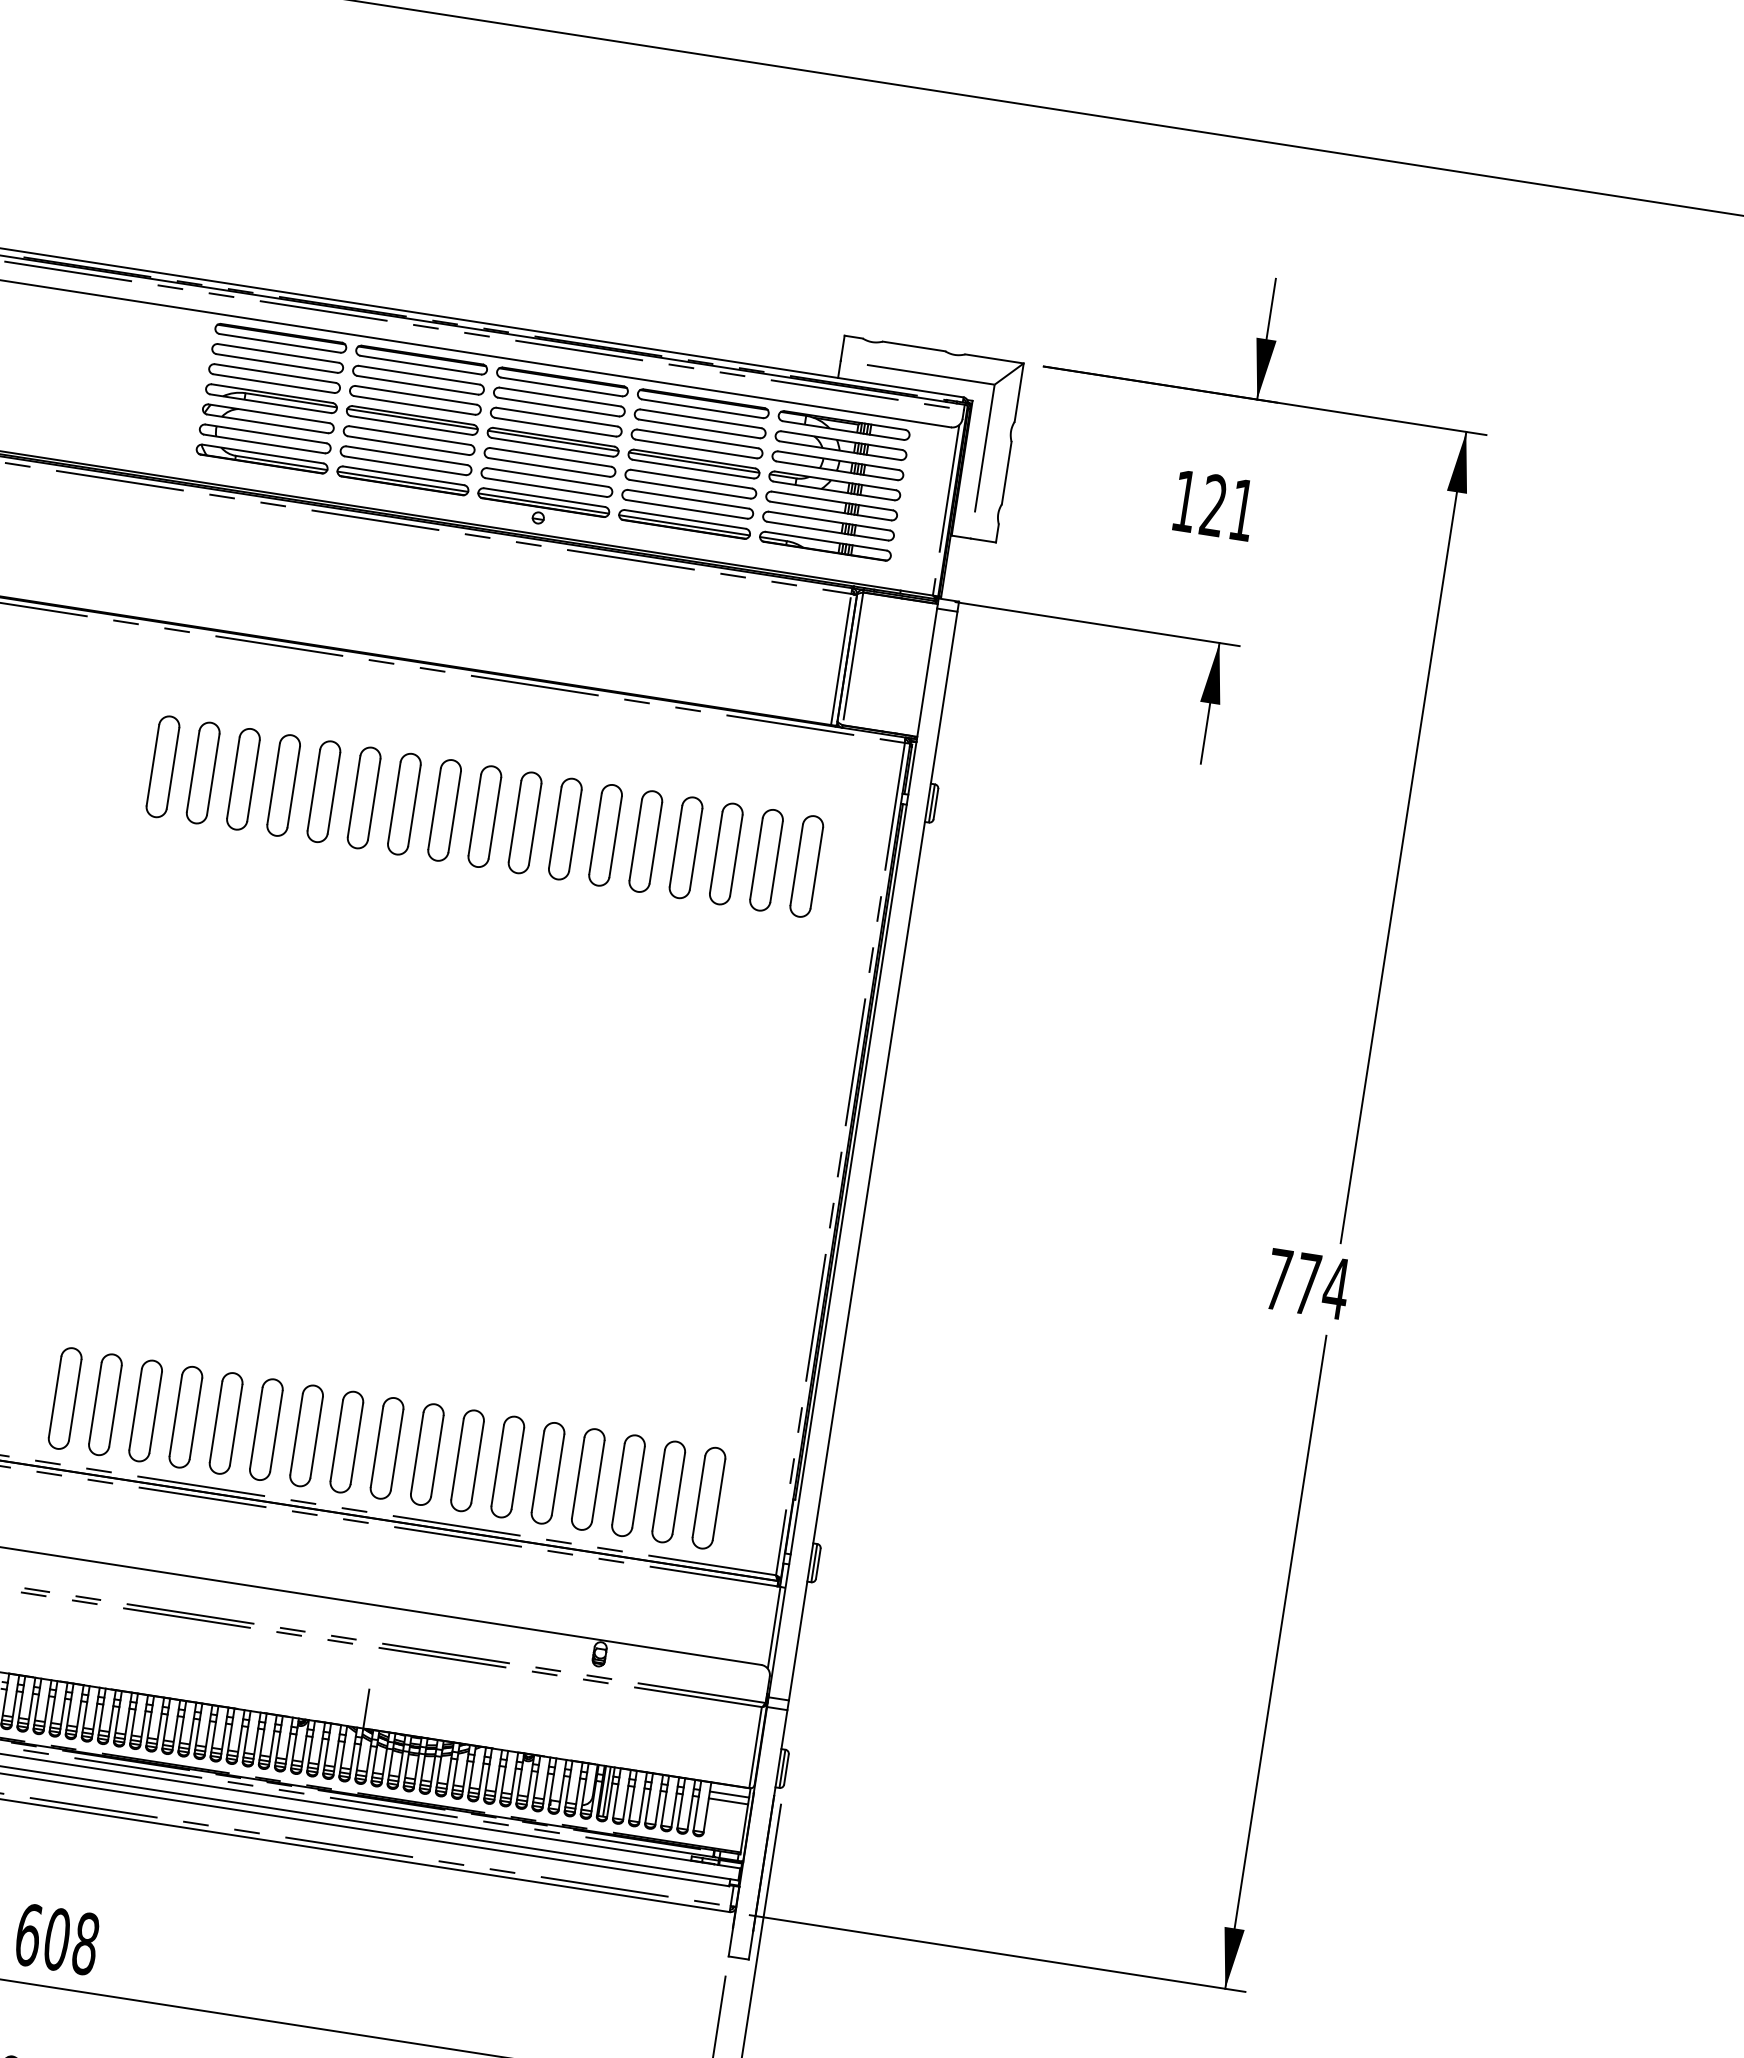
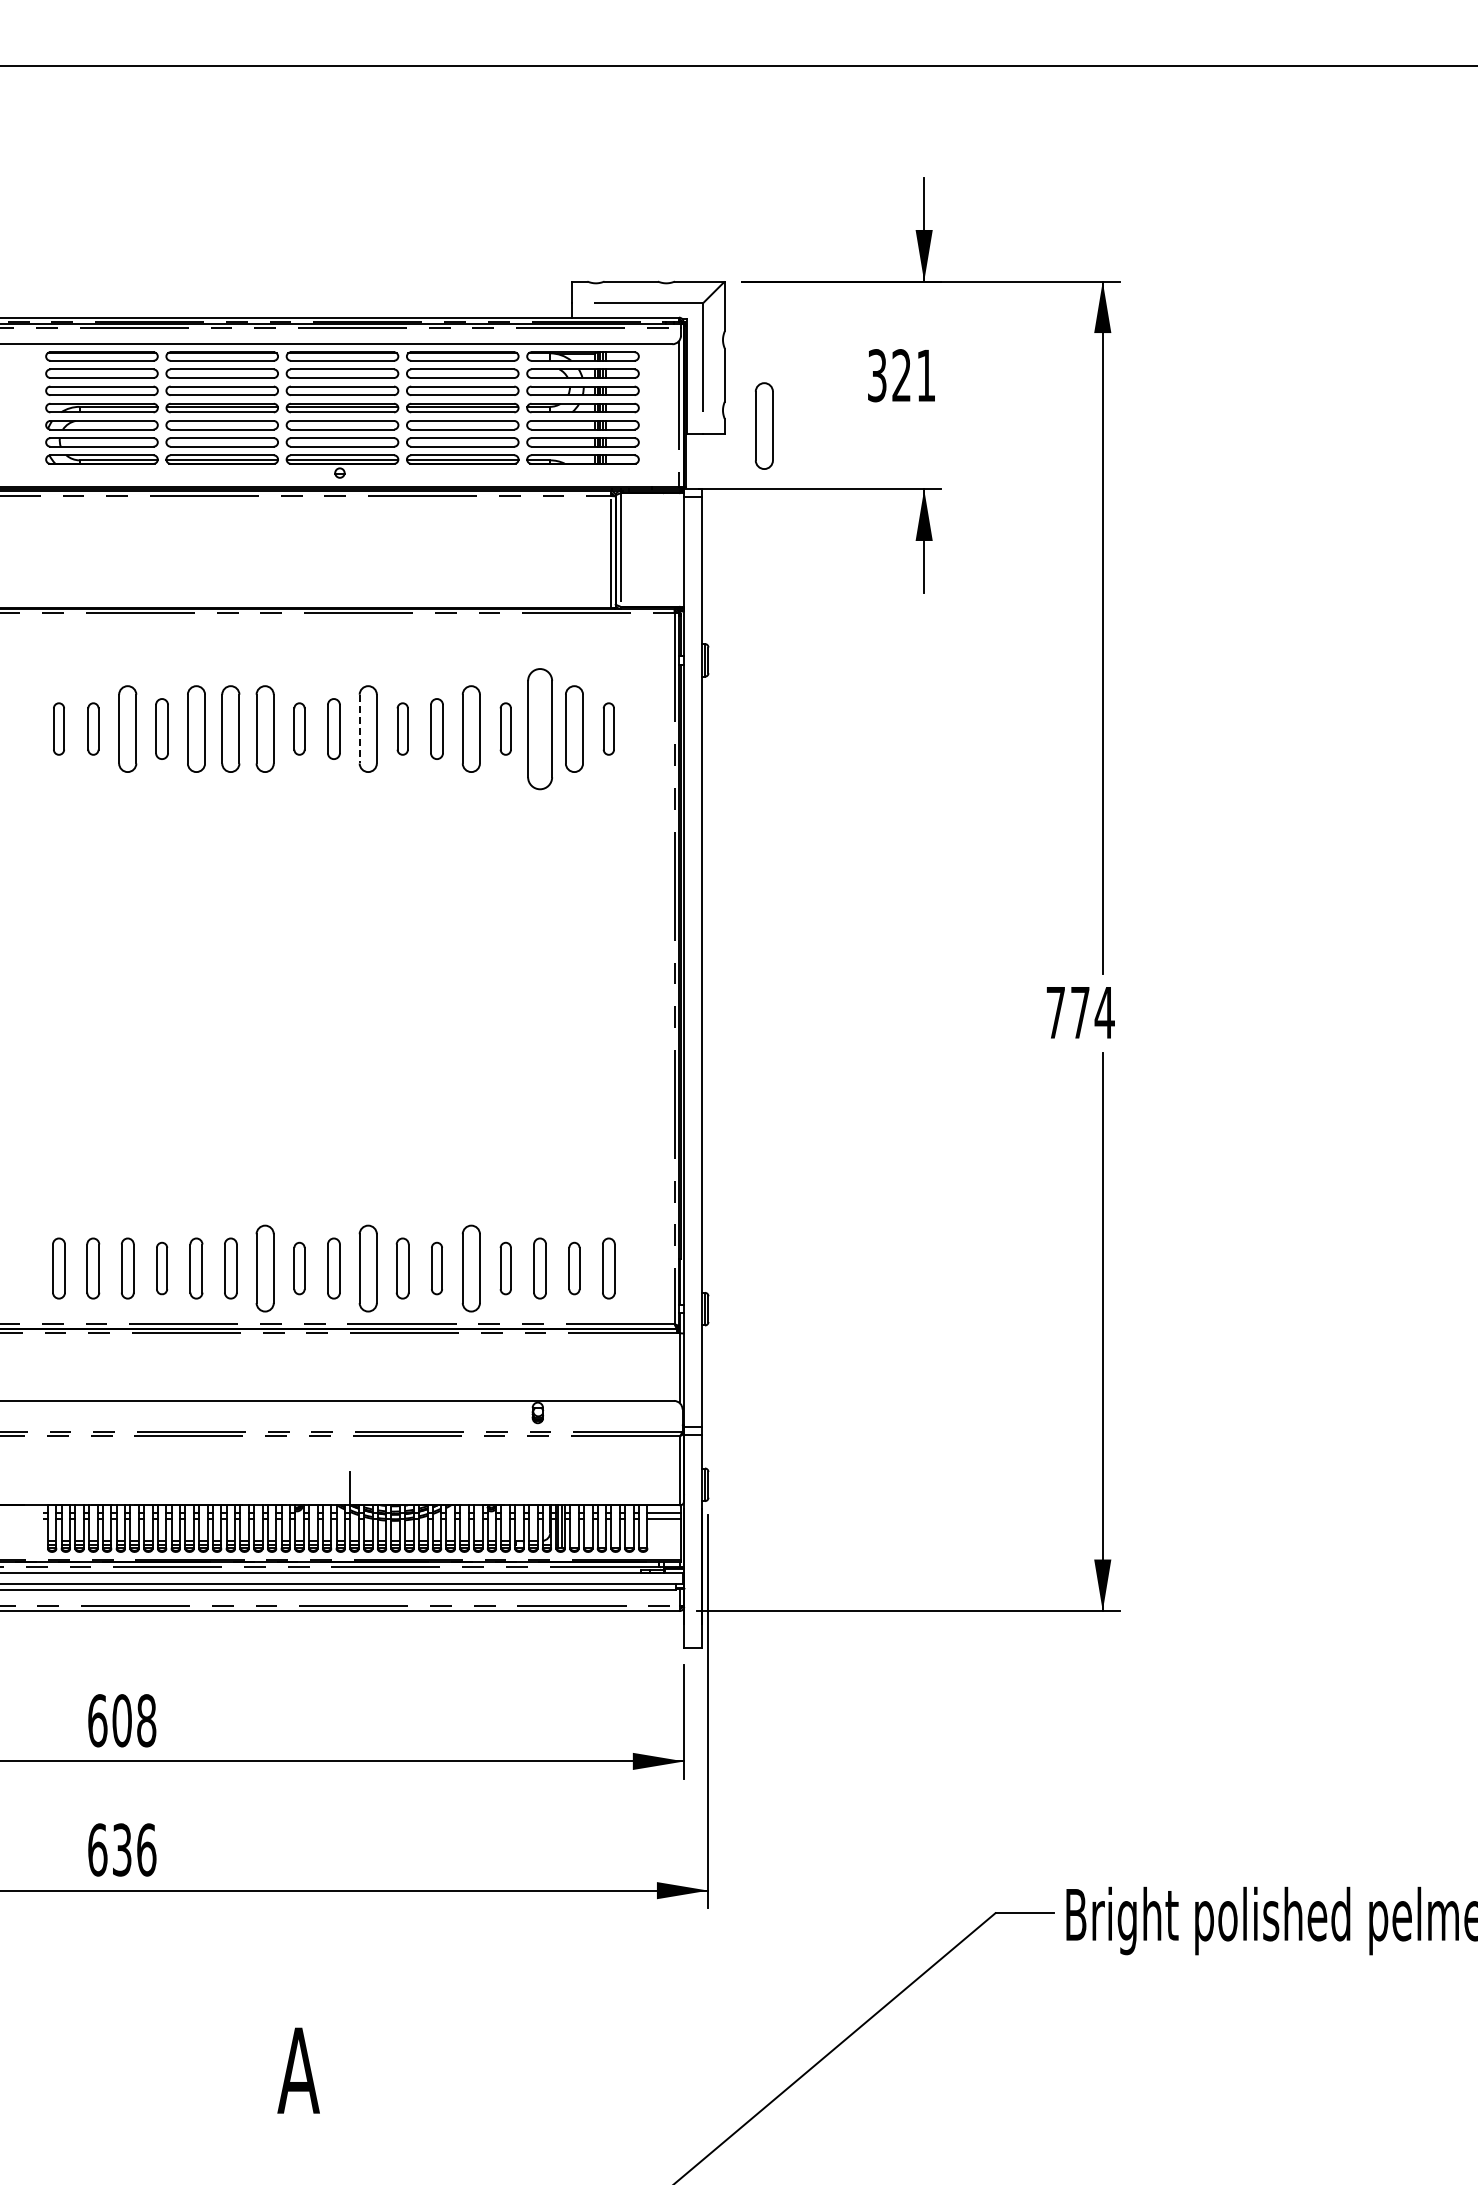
text: (1185, 501) -> (877, 375), 121 -> 321
part: (1044, 539) -> (764, 425), added
part: (162, 766) -> (58, 728), size x0.6
part: (203, 772) -> (93, 728), size x0.6
part: (283, 784) -> (161, 728), size x0.7
part: (444, 809) -> (299, 728), size x0.6
part: (484, 815) -> (333, 728), size x0.7
line: (514, 821) -> (359, 729), solid -> dashed
part: (565, 828) -> (402, 728), size x0.6
part: (605, 834) -> (436, 728), size x0.7
part: (685, 847) -> (505, 728), size x0.6
part: (725, 853) -> (539, 728), size x1.4
part: (806, 865) -> (608, 728), size x0.6
part: (64, 1398) -> (58, 1268), size x0.7
part: (104, 1404) -> (92, 1268), size x0.7
part: (145, 1410) -> (127, 1268), size x0.7
part: (185, 1417) -> (161, 1268), size x0.6
part: (226, 1423) -> (196, 1268), size x0.7
part: (266, 1429) -> (230, 1268), size x0.7
part: (346, 1442) -> (299, 1268), size x0.6
part: (386, 1448) -> (333, 1268), size x0.7
part: (467, 1460) -> (402, 1268), size x0.7
part: (507, 1466) -> (436, 1268), size x0.6
part: (588, 1479) -> (505, 1268), size x0.6
part: (627, 1485) -> (539, 1268), size x0.7
part: (668, 1491) -> (574, 1268), size x0.6
part: (708, 1498) -> (608, 1268), size x0.7

